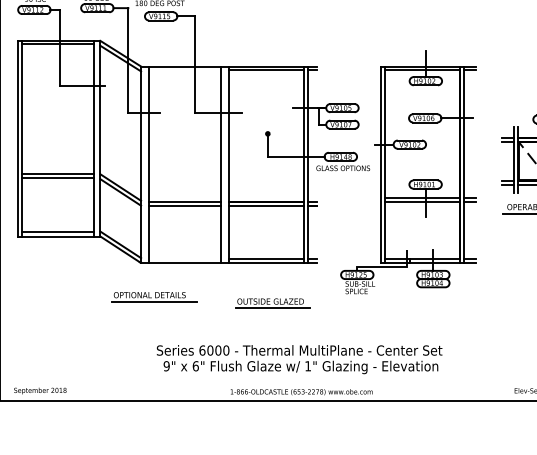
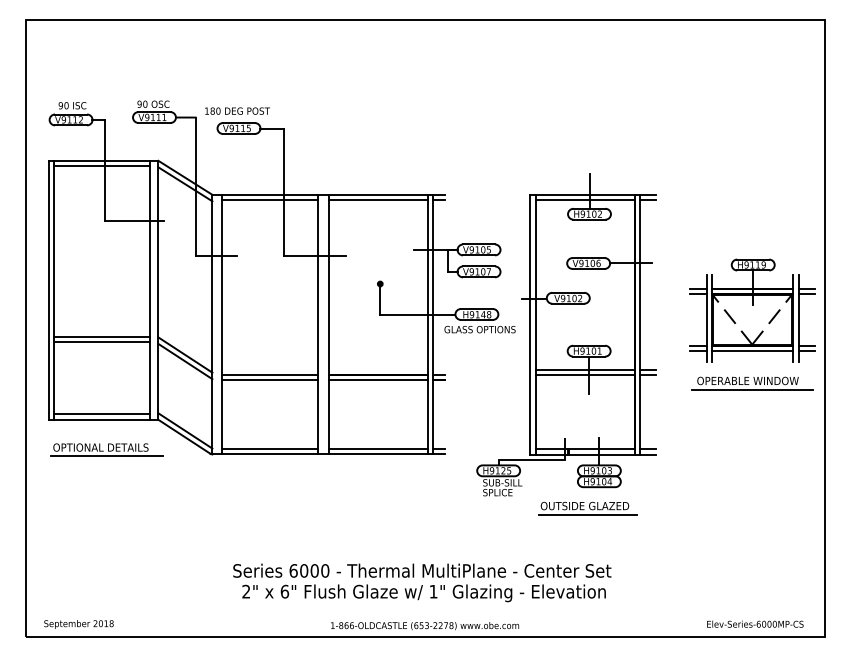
line: (184, 70) -> (270, 200), added
line: (184, 258) -> (270, 449), added
part: (154, 296) -> (106, 449), moved
part: (272, 303) -> (587, 508), moved
text: (166, 366) -> (246, 591), 9" -> 2"

